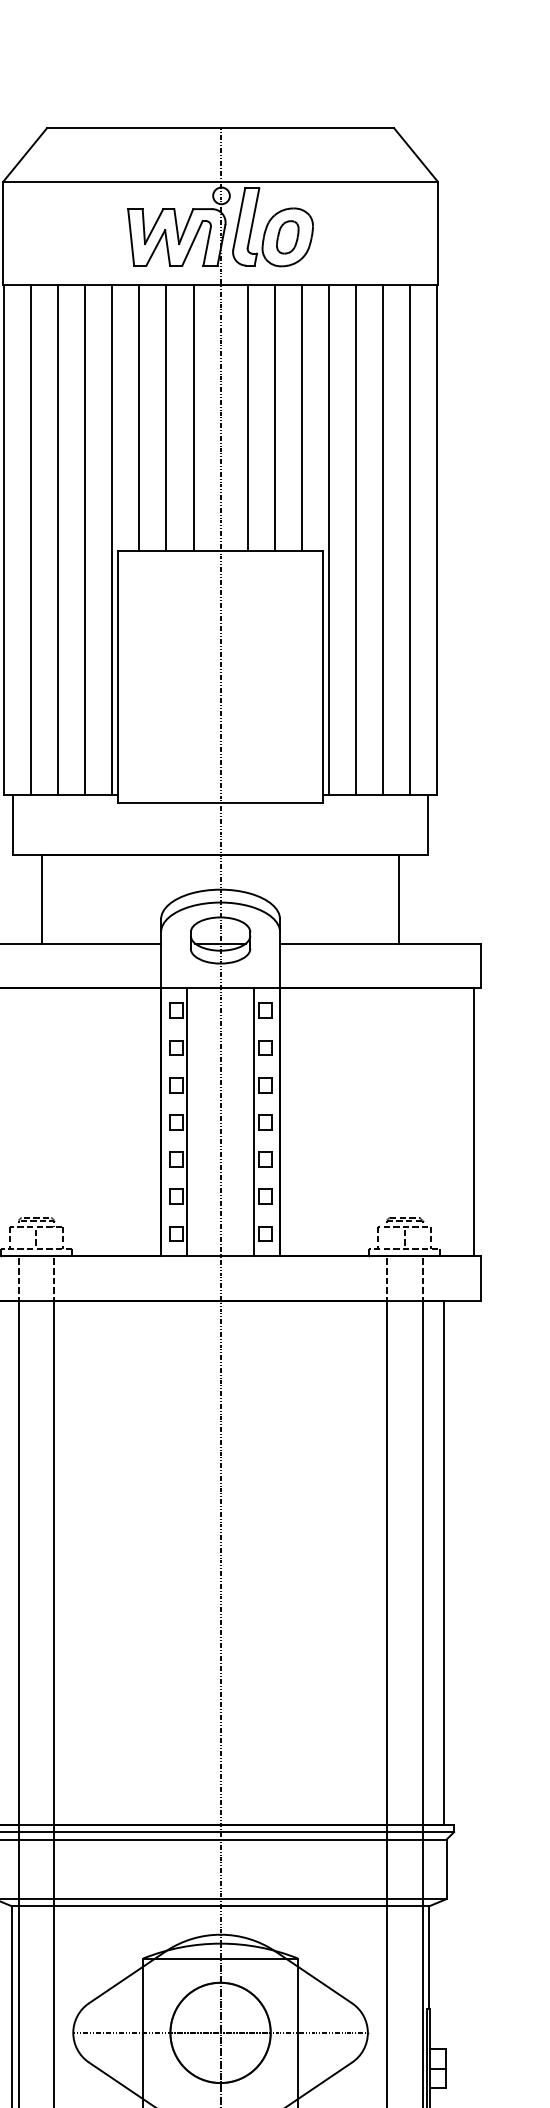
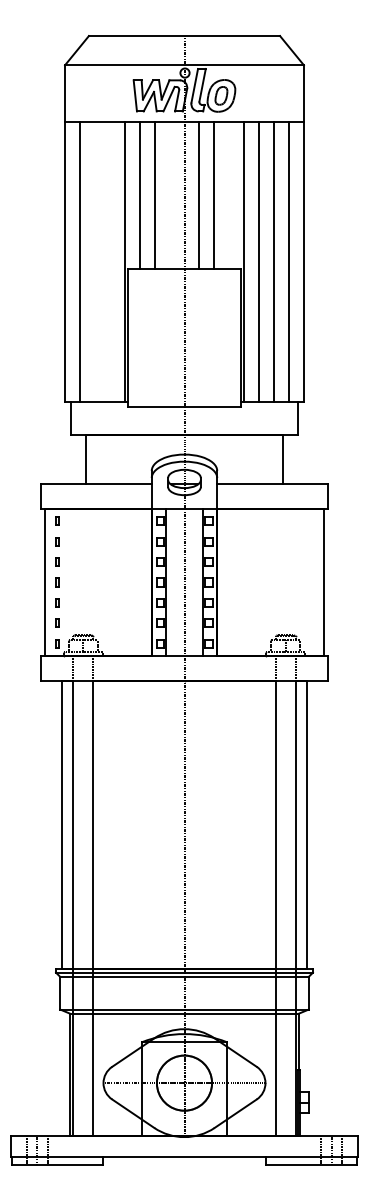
line: (193, 418) -> (169, 195), removed
line: (302, 418) -> (229, 195), removed
line: (58, 540) -> (95, 262), removed
line: (86, 540) -> (110, 262), removed

